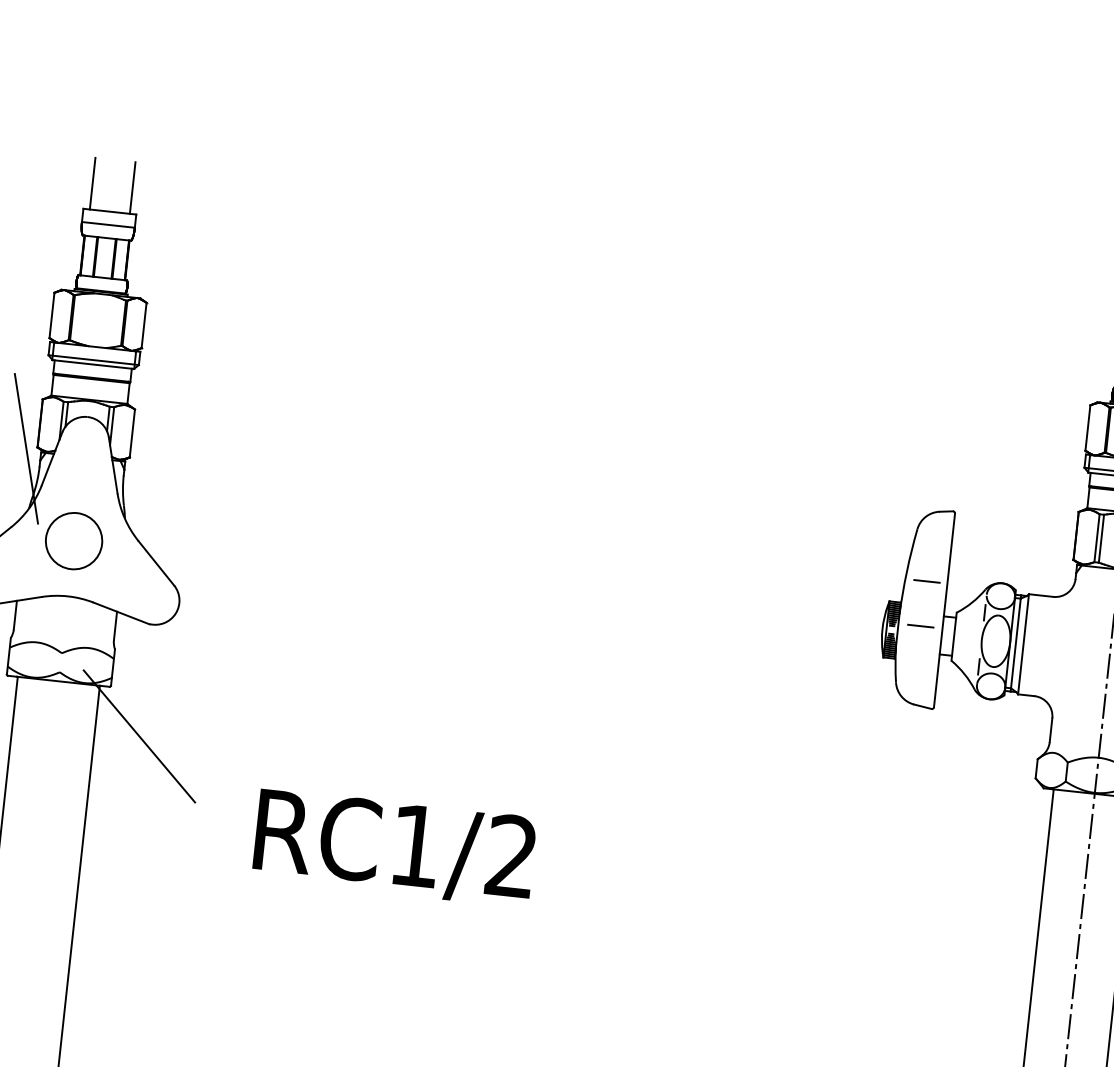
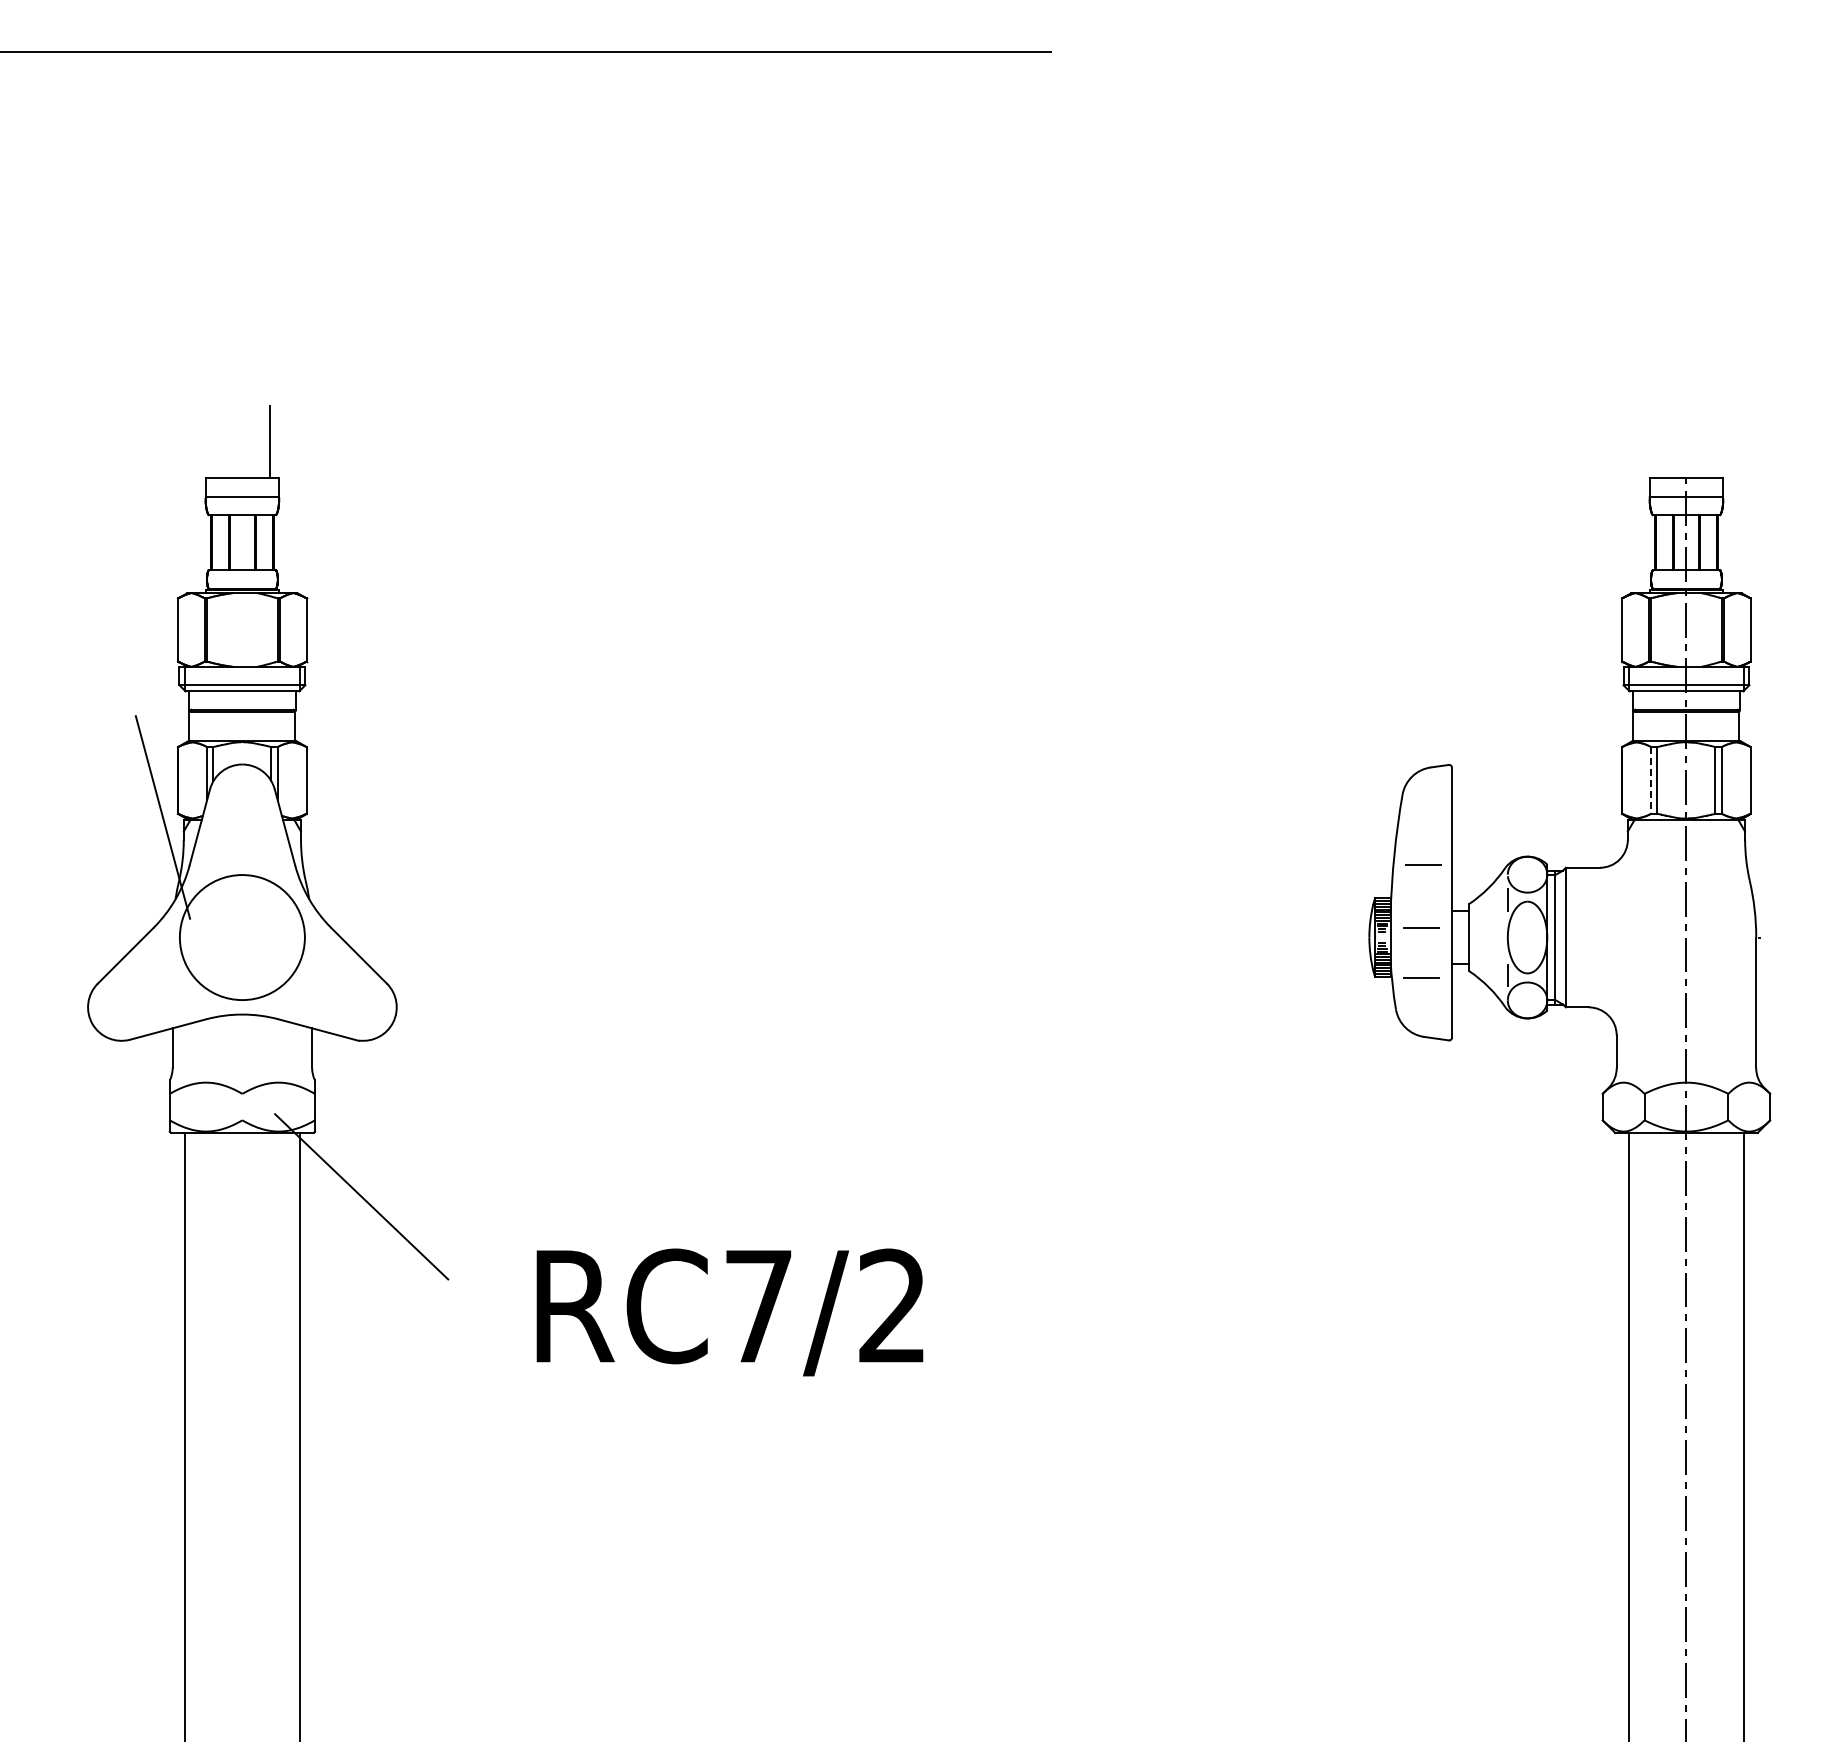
line: (92, 183) -> (214, 442), removed
line: (1097, 538) -> (1651, 780), solid -> dashed
circle: (74, 541) -> (242, 937), size x1.6
line: (916, 661) -> (1421, 977), added
text: (415, 846) -> (758, 1306), RC1/2 -> RC7/2

